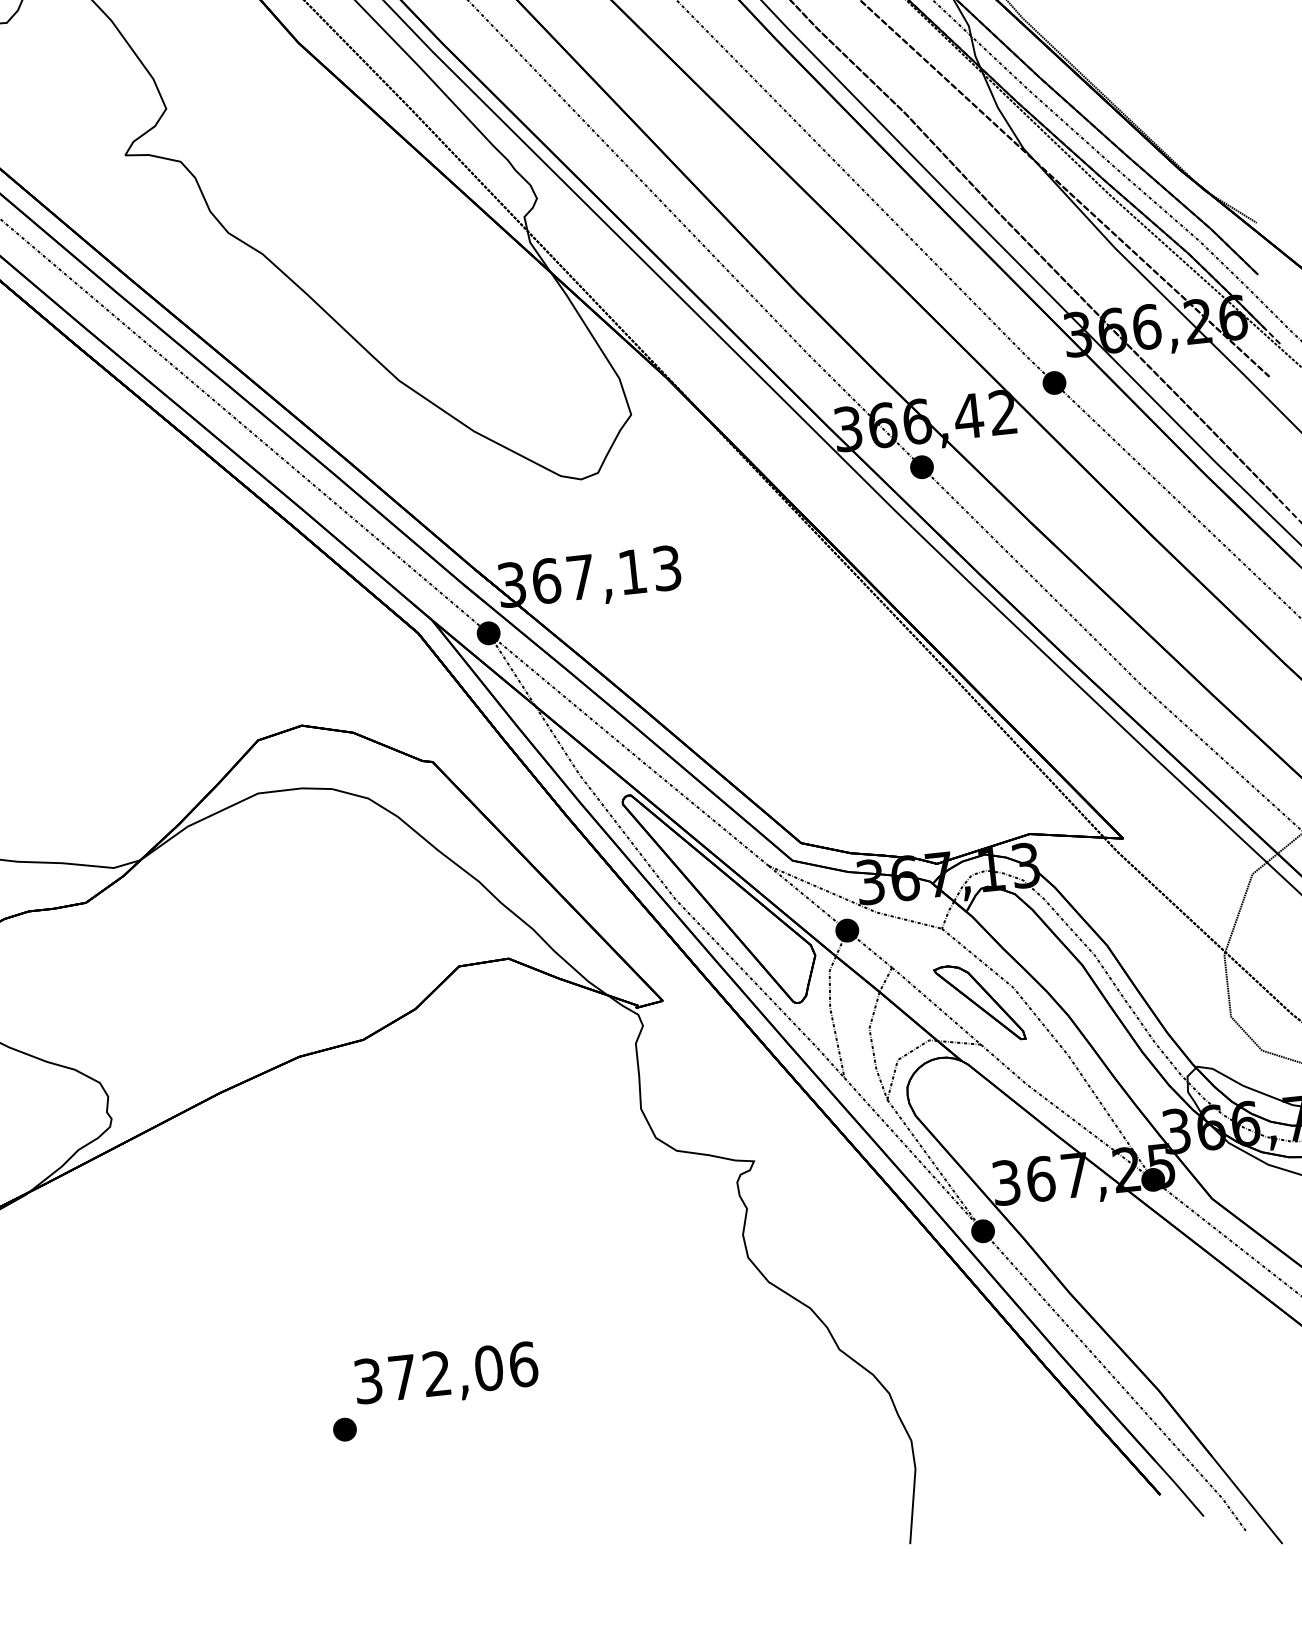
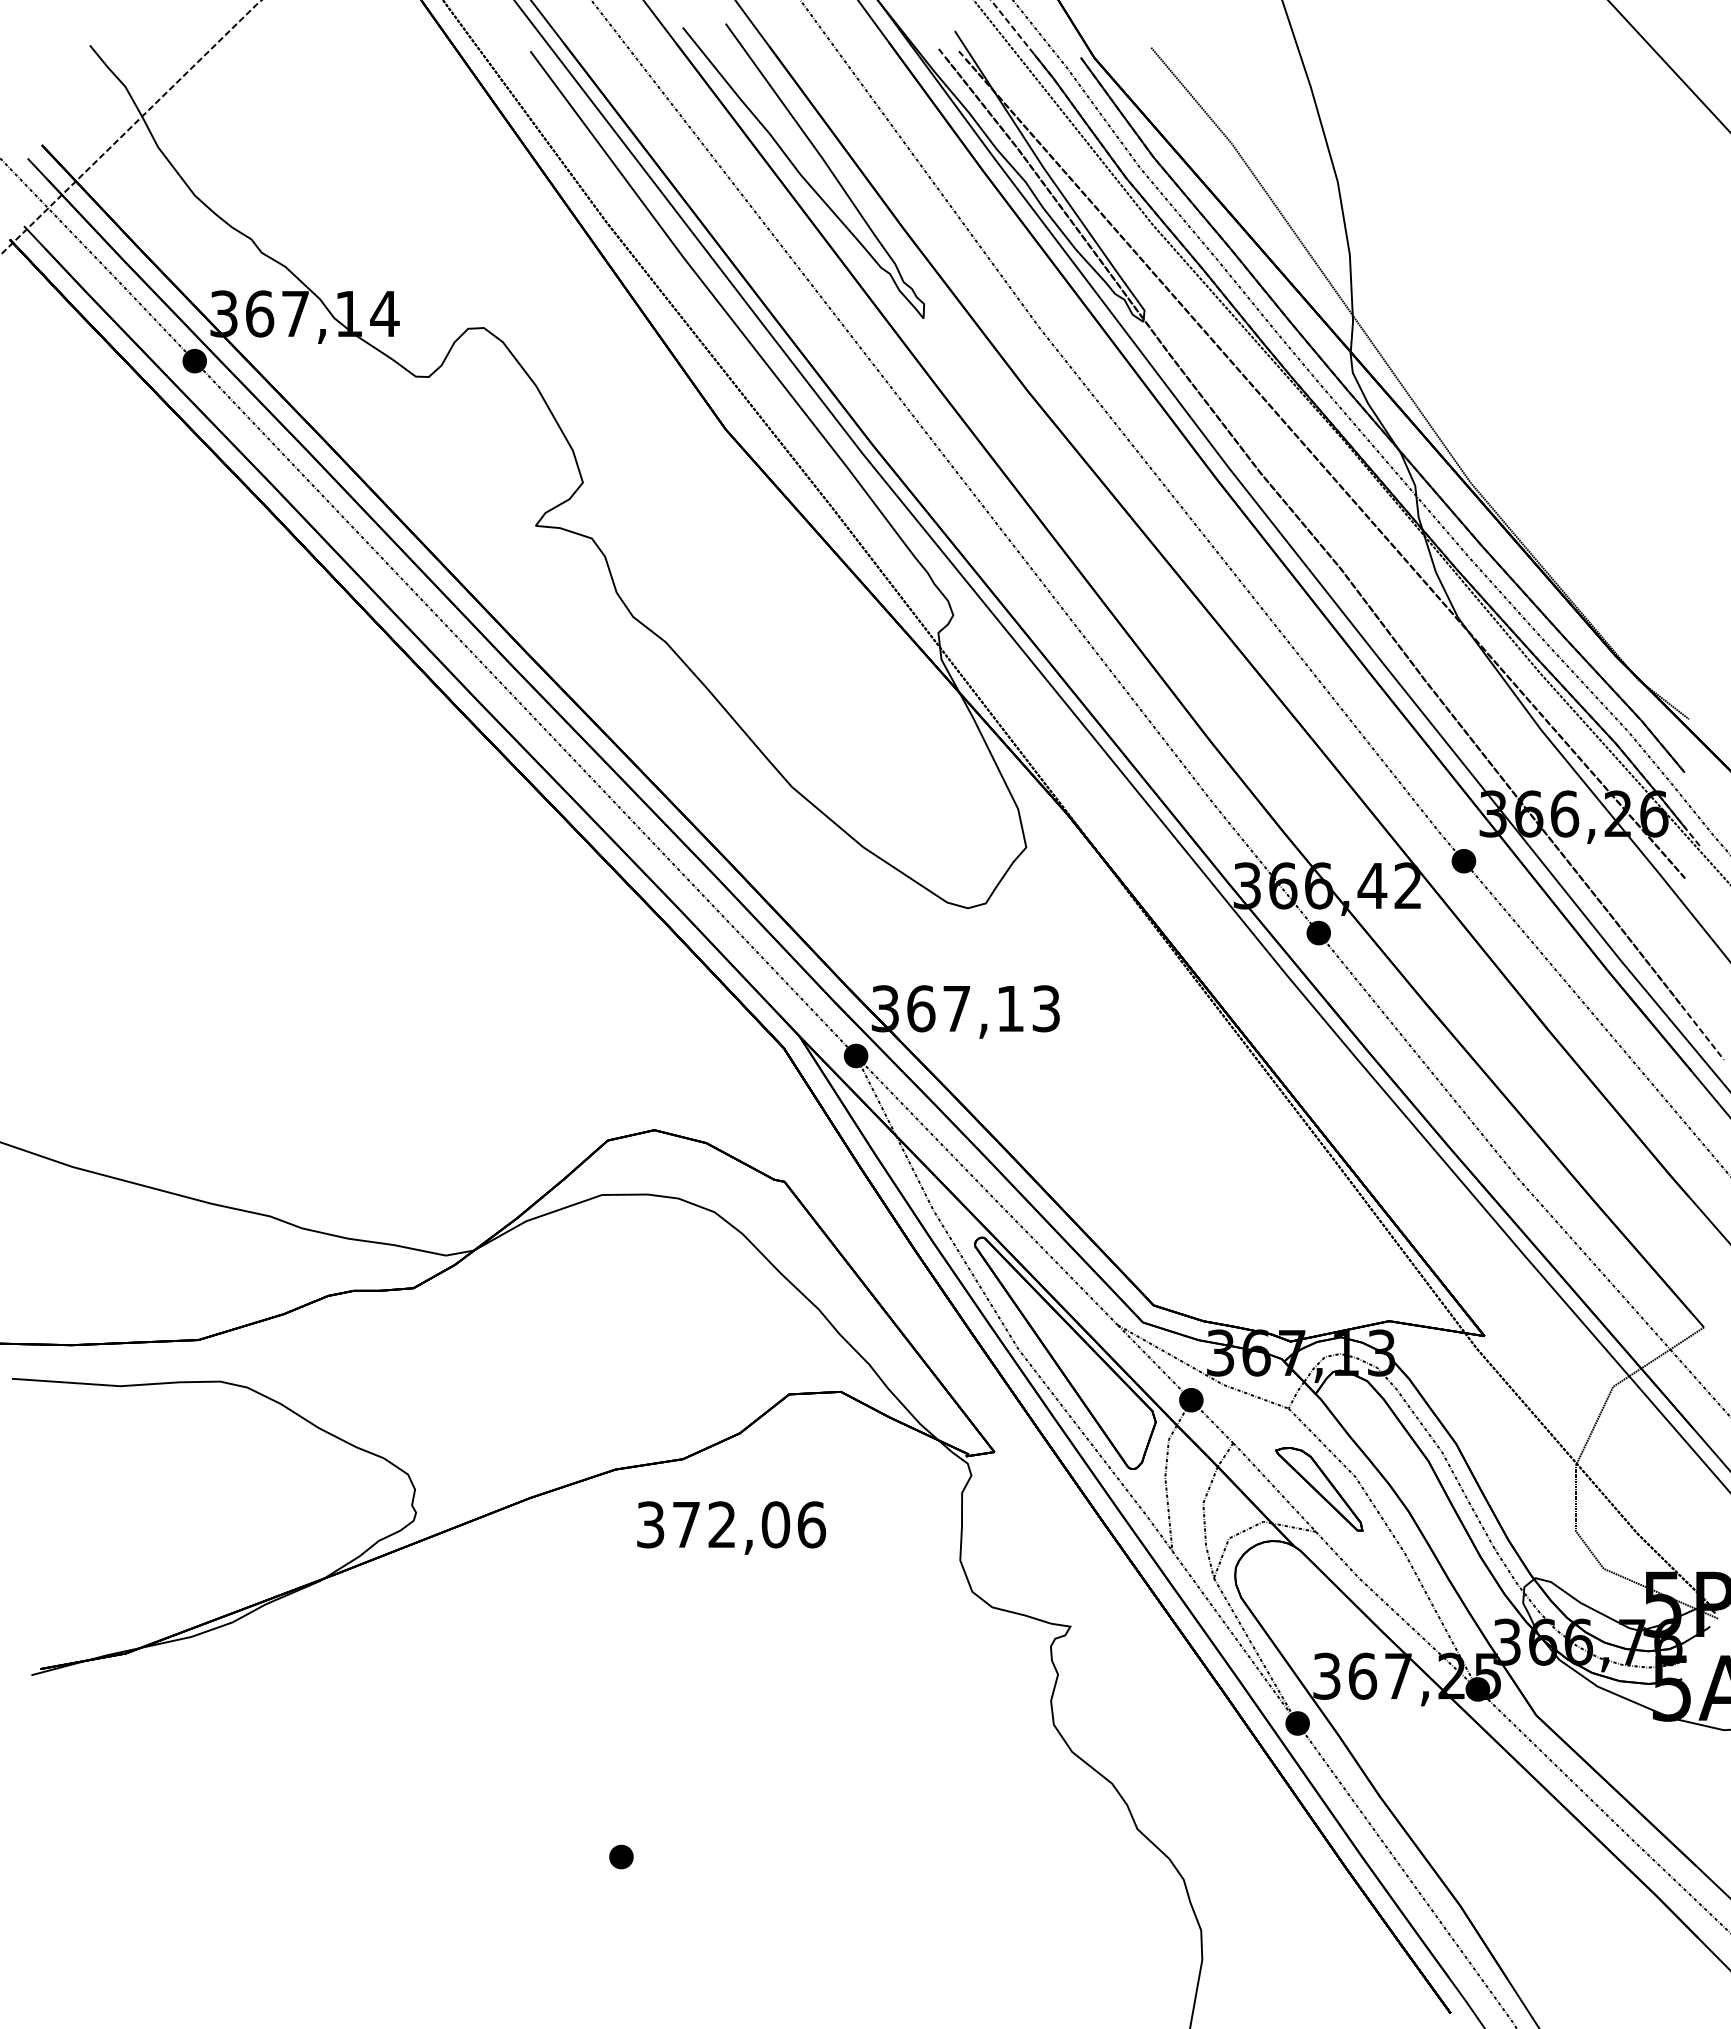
text: (446, 1375) -> (731, 1527), moved

